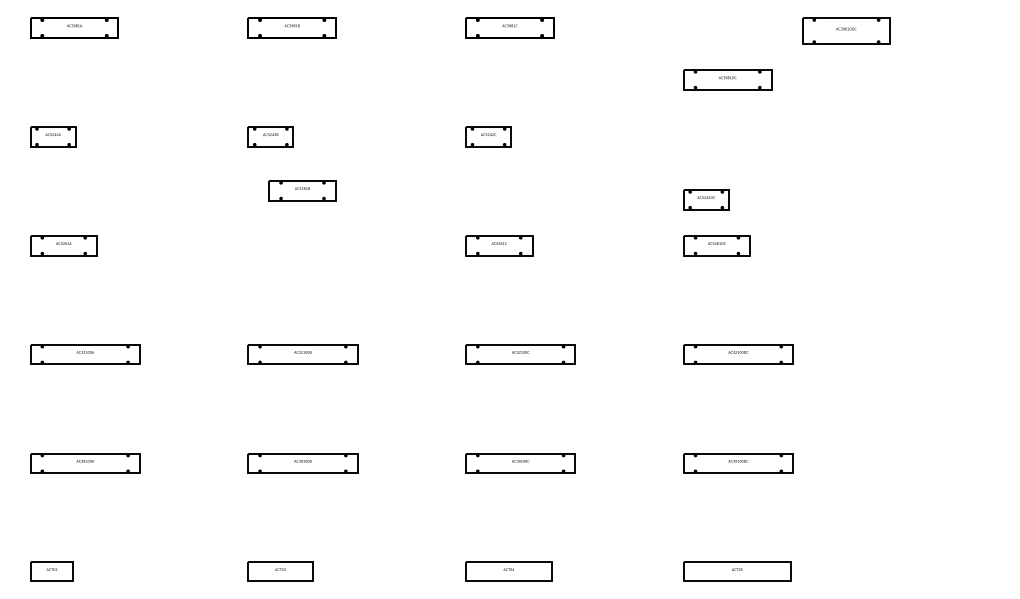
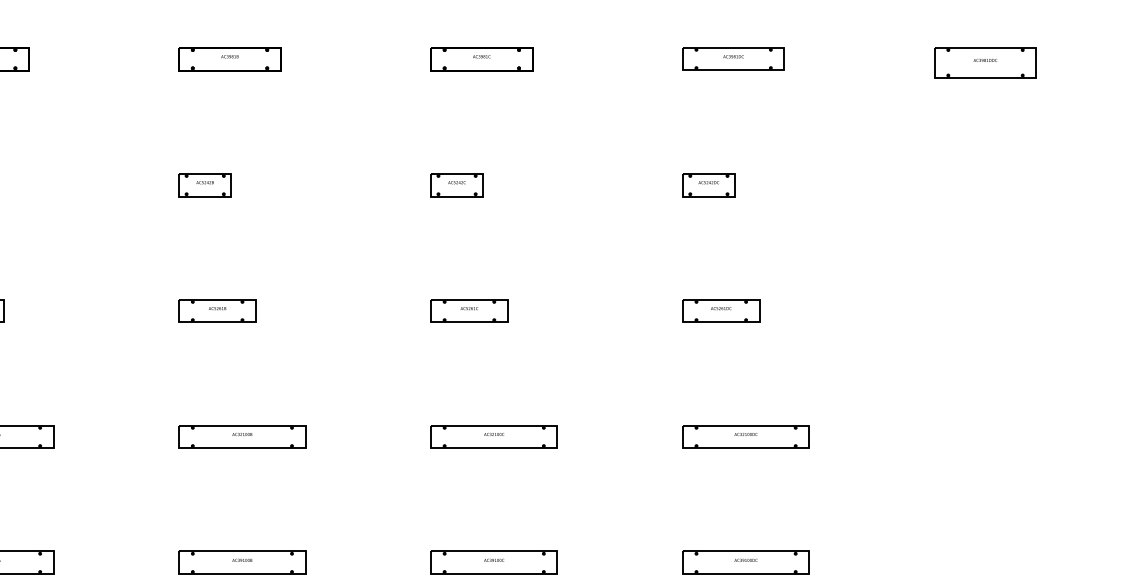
part: (846, 30) -> (985, 62), moved
part: (727, 79) -> (733, 58), moved
part: (302, 190) -> (217, 310), moved
part: (706, 199) -> (709, 184), moved

